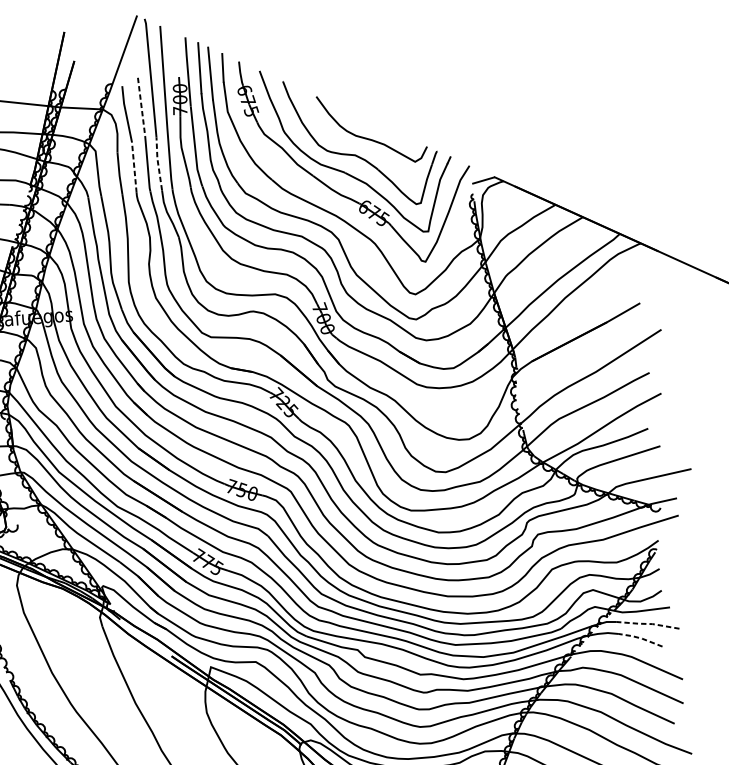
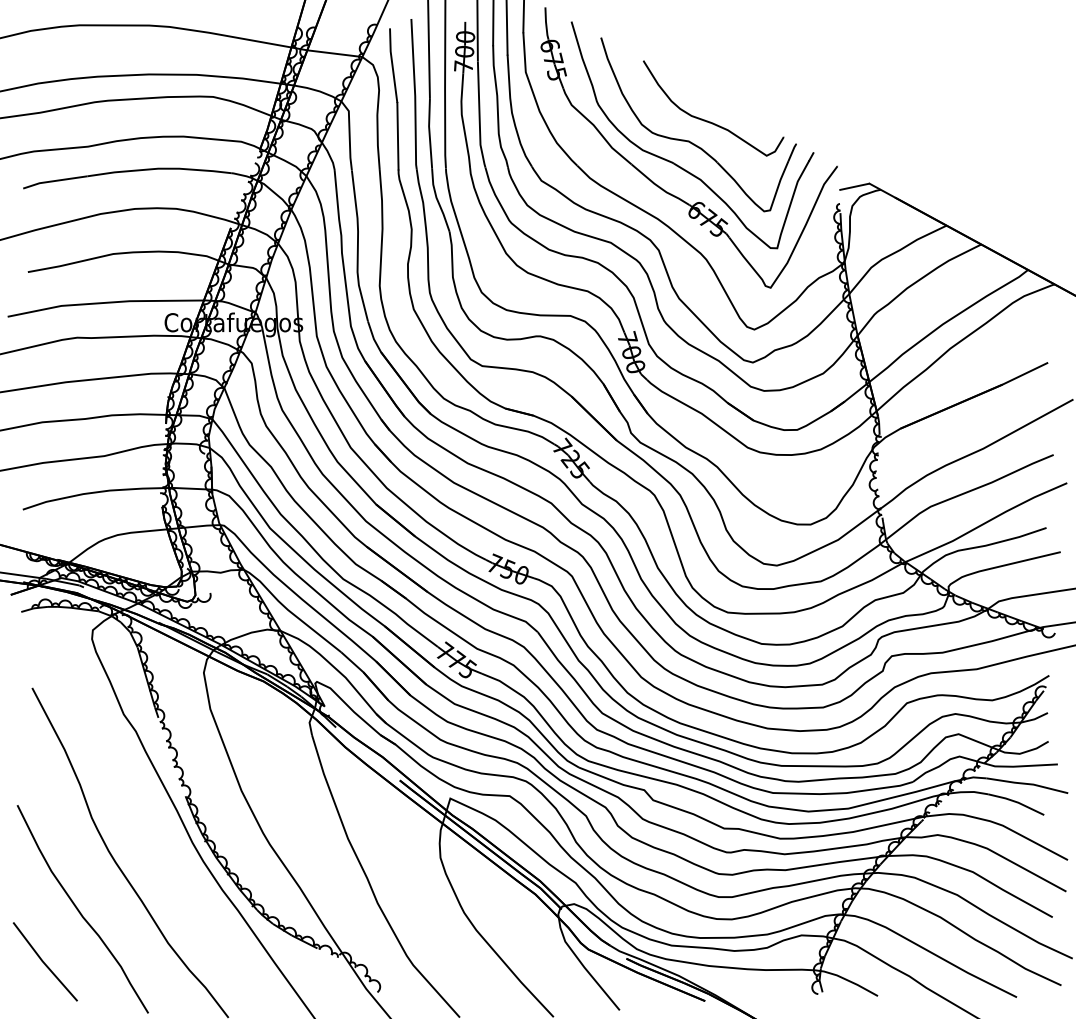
line: (141, 106) -> (413, 57), dashed -> solid
line: (158, 163) -> (429, 133), dashed -> solid
line: (133, 167) -> (397, 135), dashed -> solid
line: (647, 623) -> (1026, 783), dashed -> solid
line: (640, 638) -> (1016, 802), dashed -> solid

